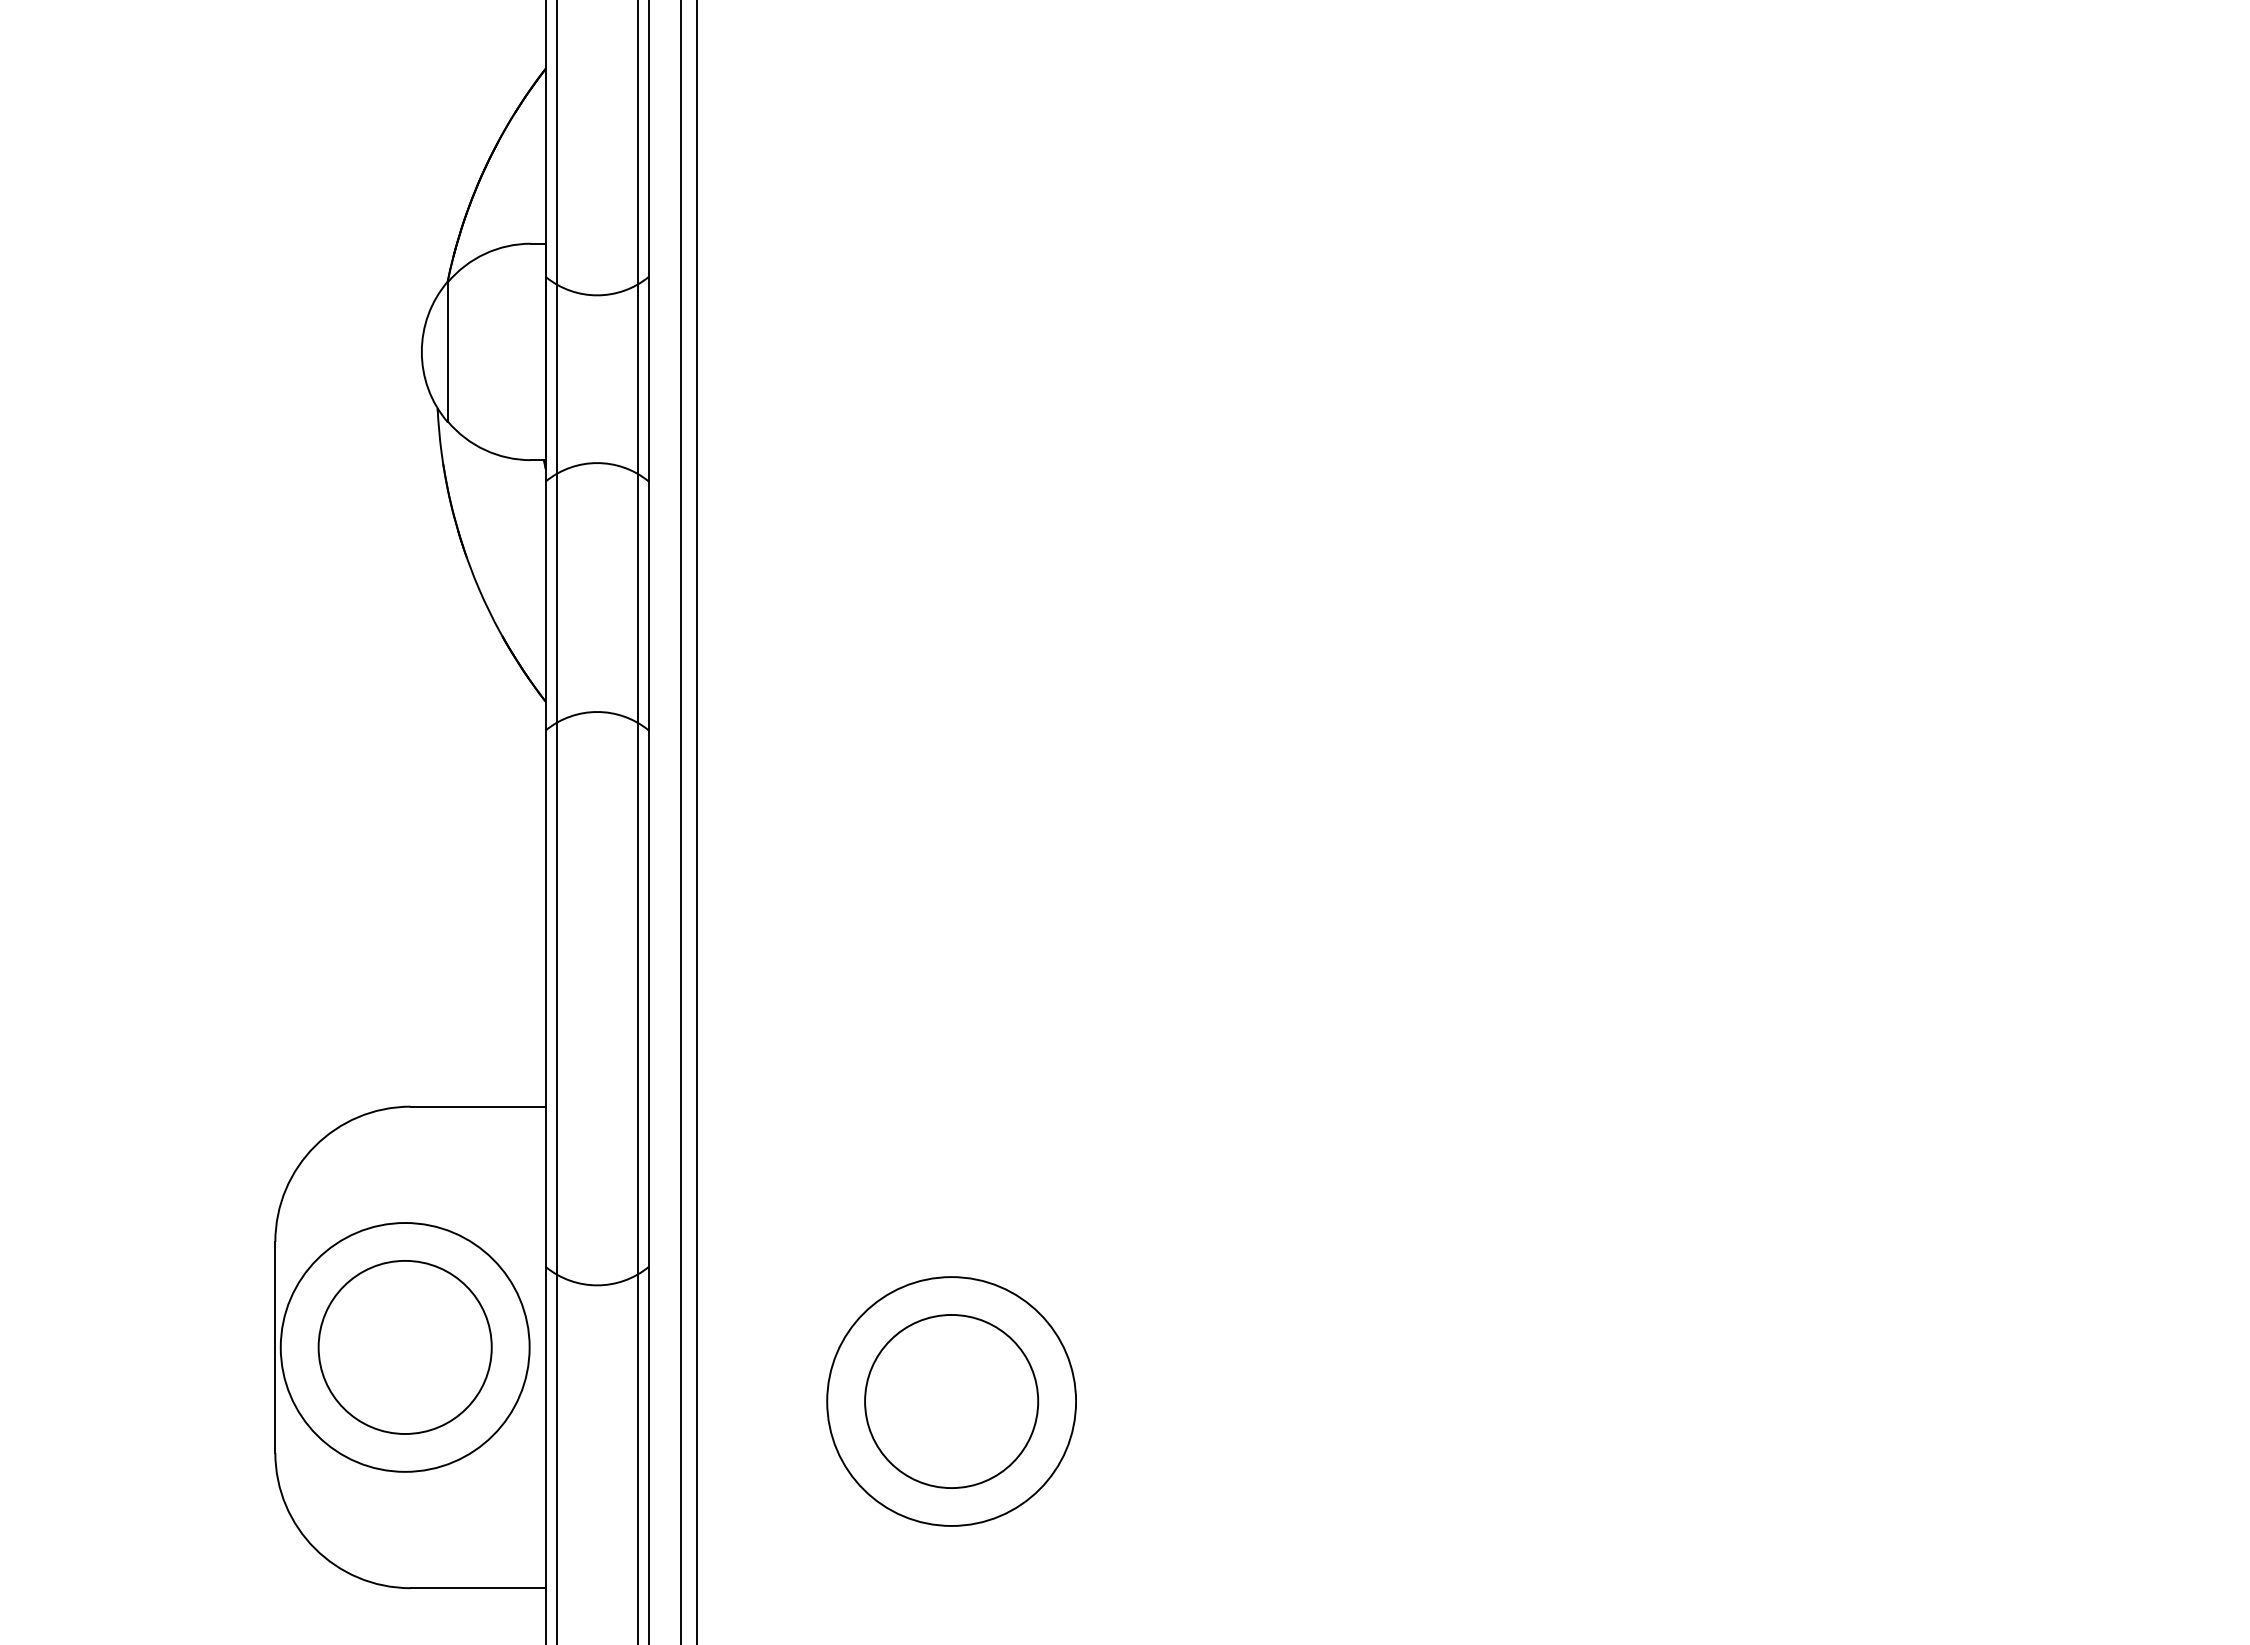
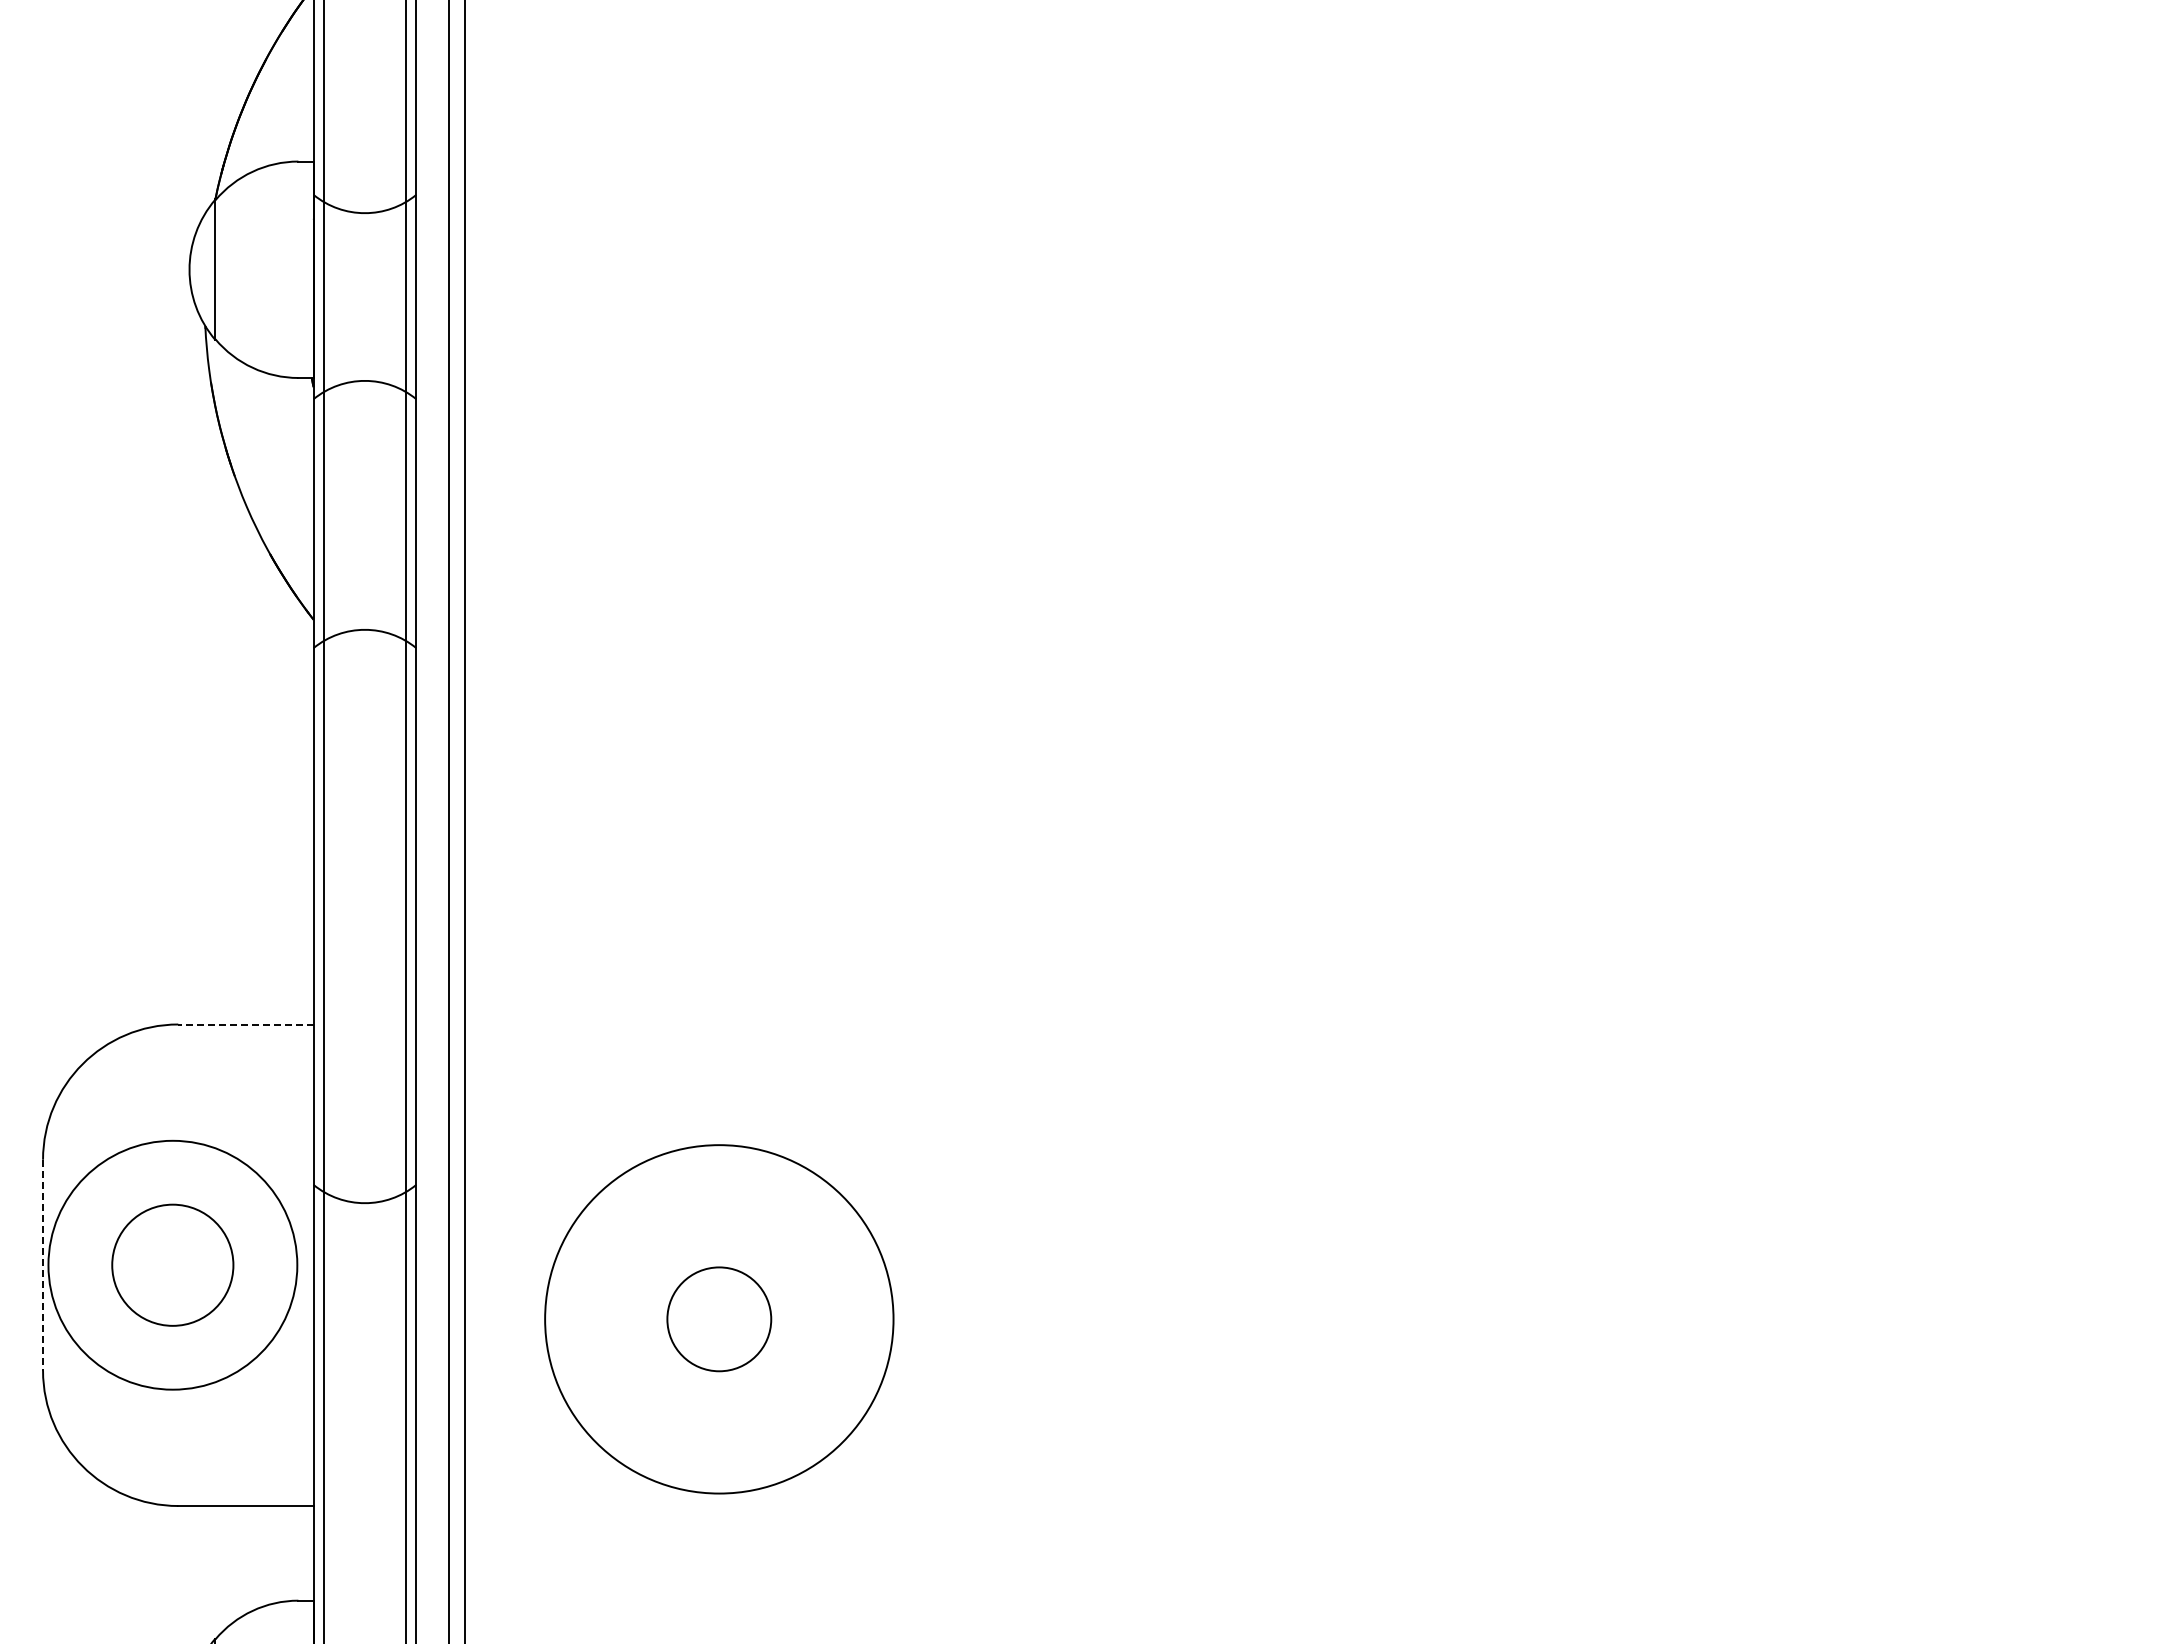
line: (478, 1106) -> (246, 1024), solid -> dashed
line: (275, 1347) -> (43, 1265), solid -> dashed
circle: (404, 1347) -> (172, 1265), size x0.7
circle: (951, 1401) -> (719, 1319), size x0.6
circle: (951, 1401) -> (719, 1319), size x1.4

